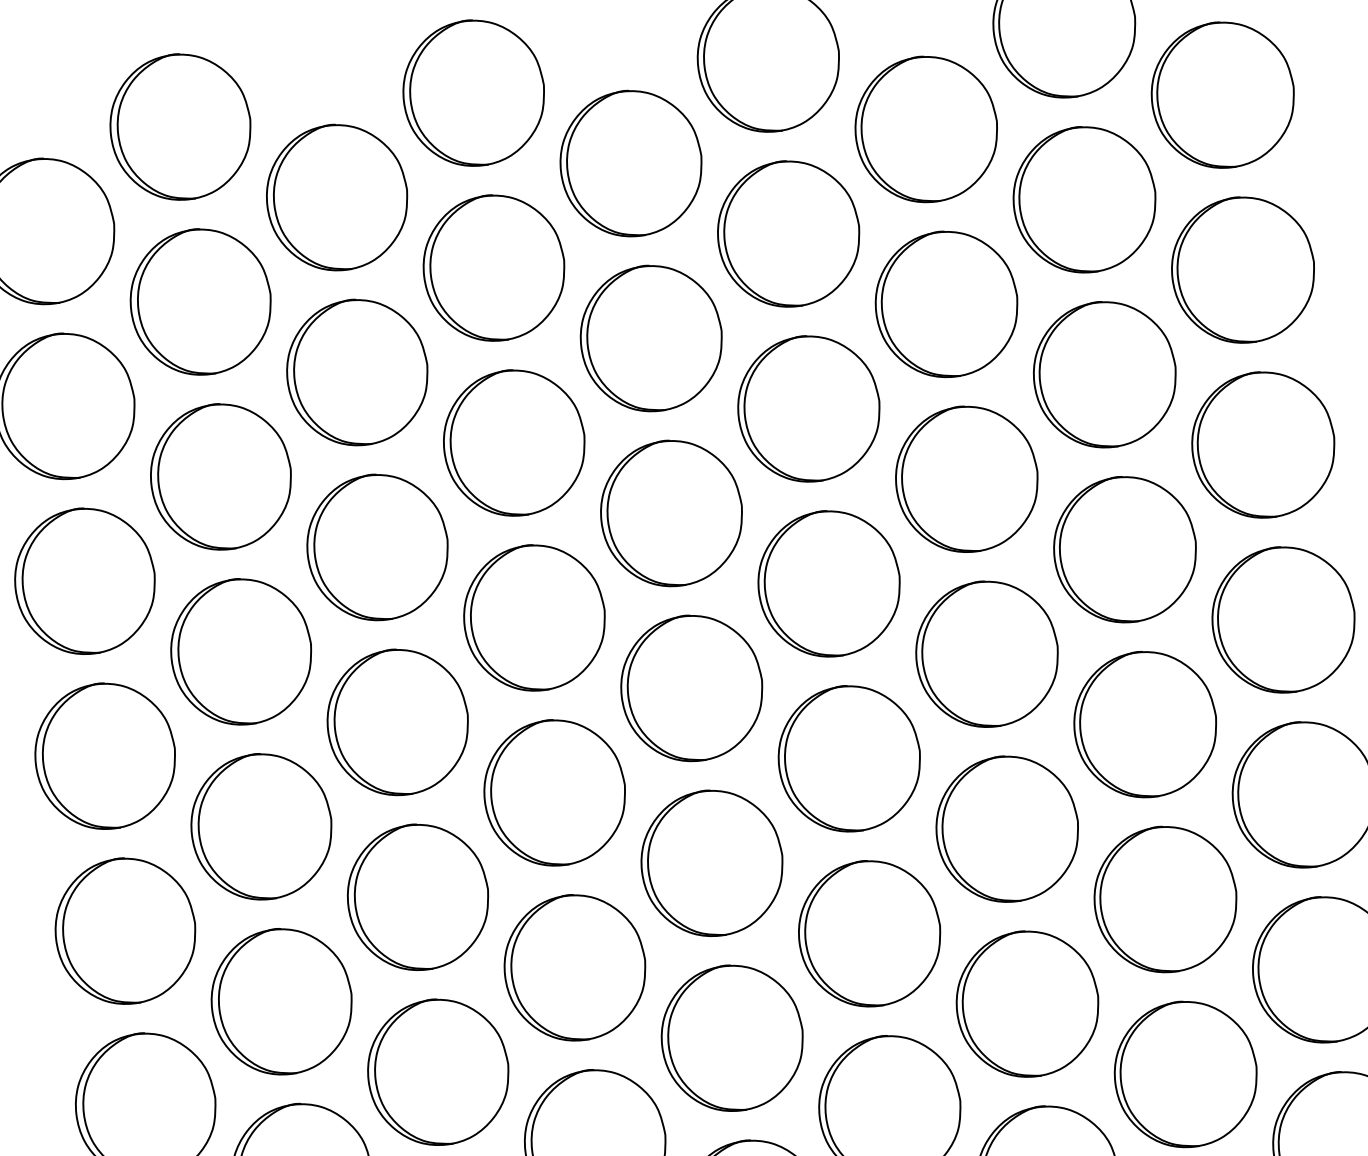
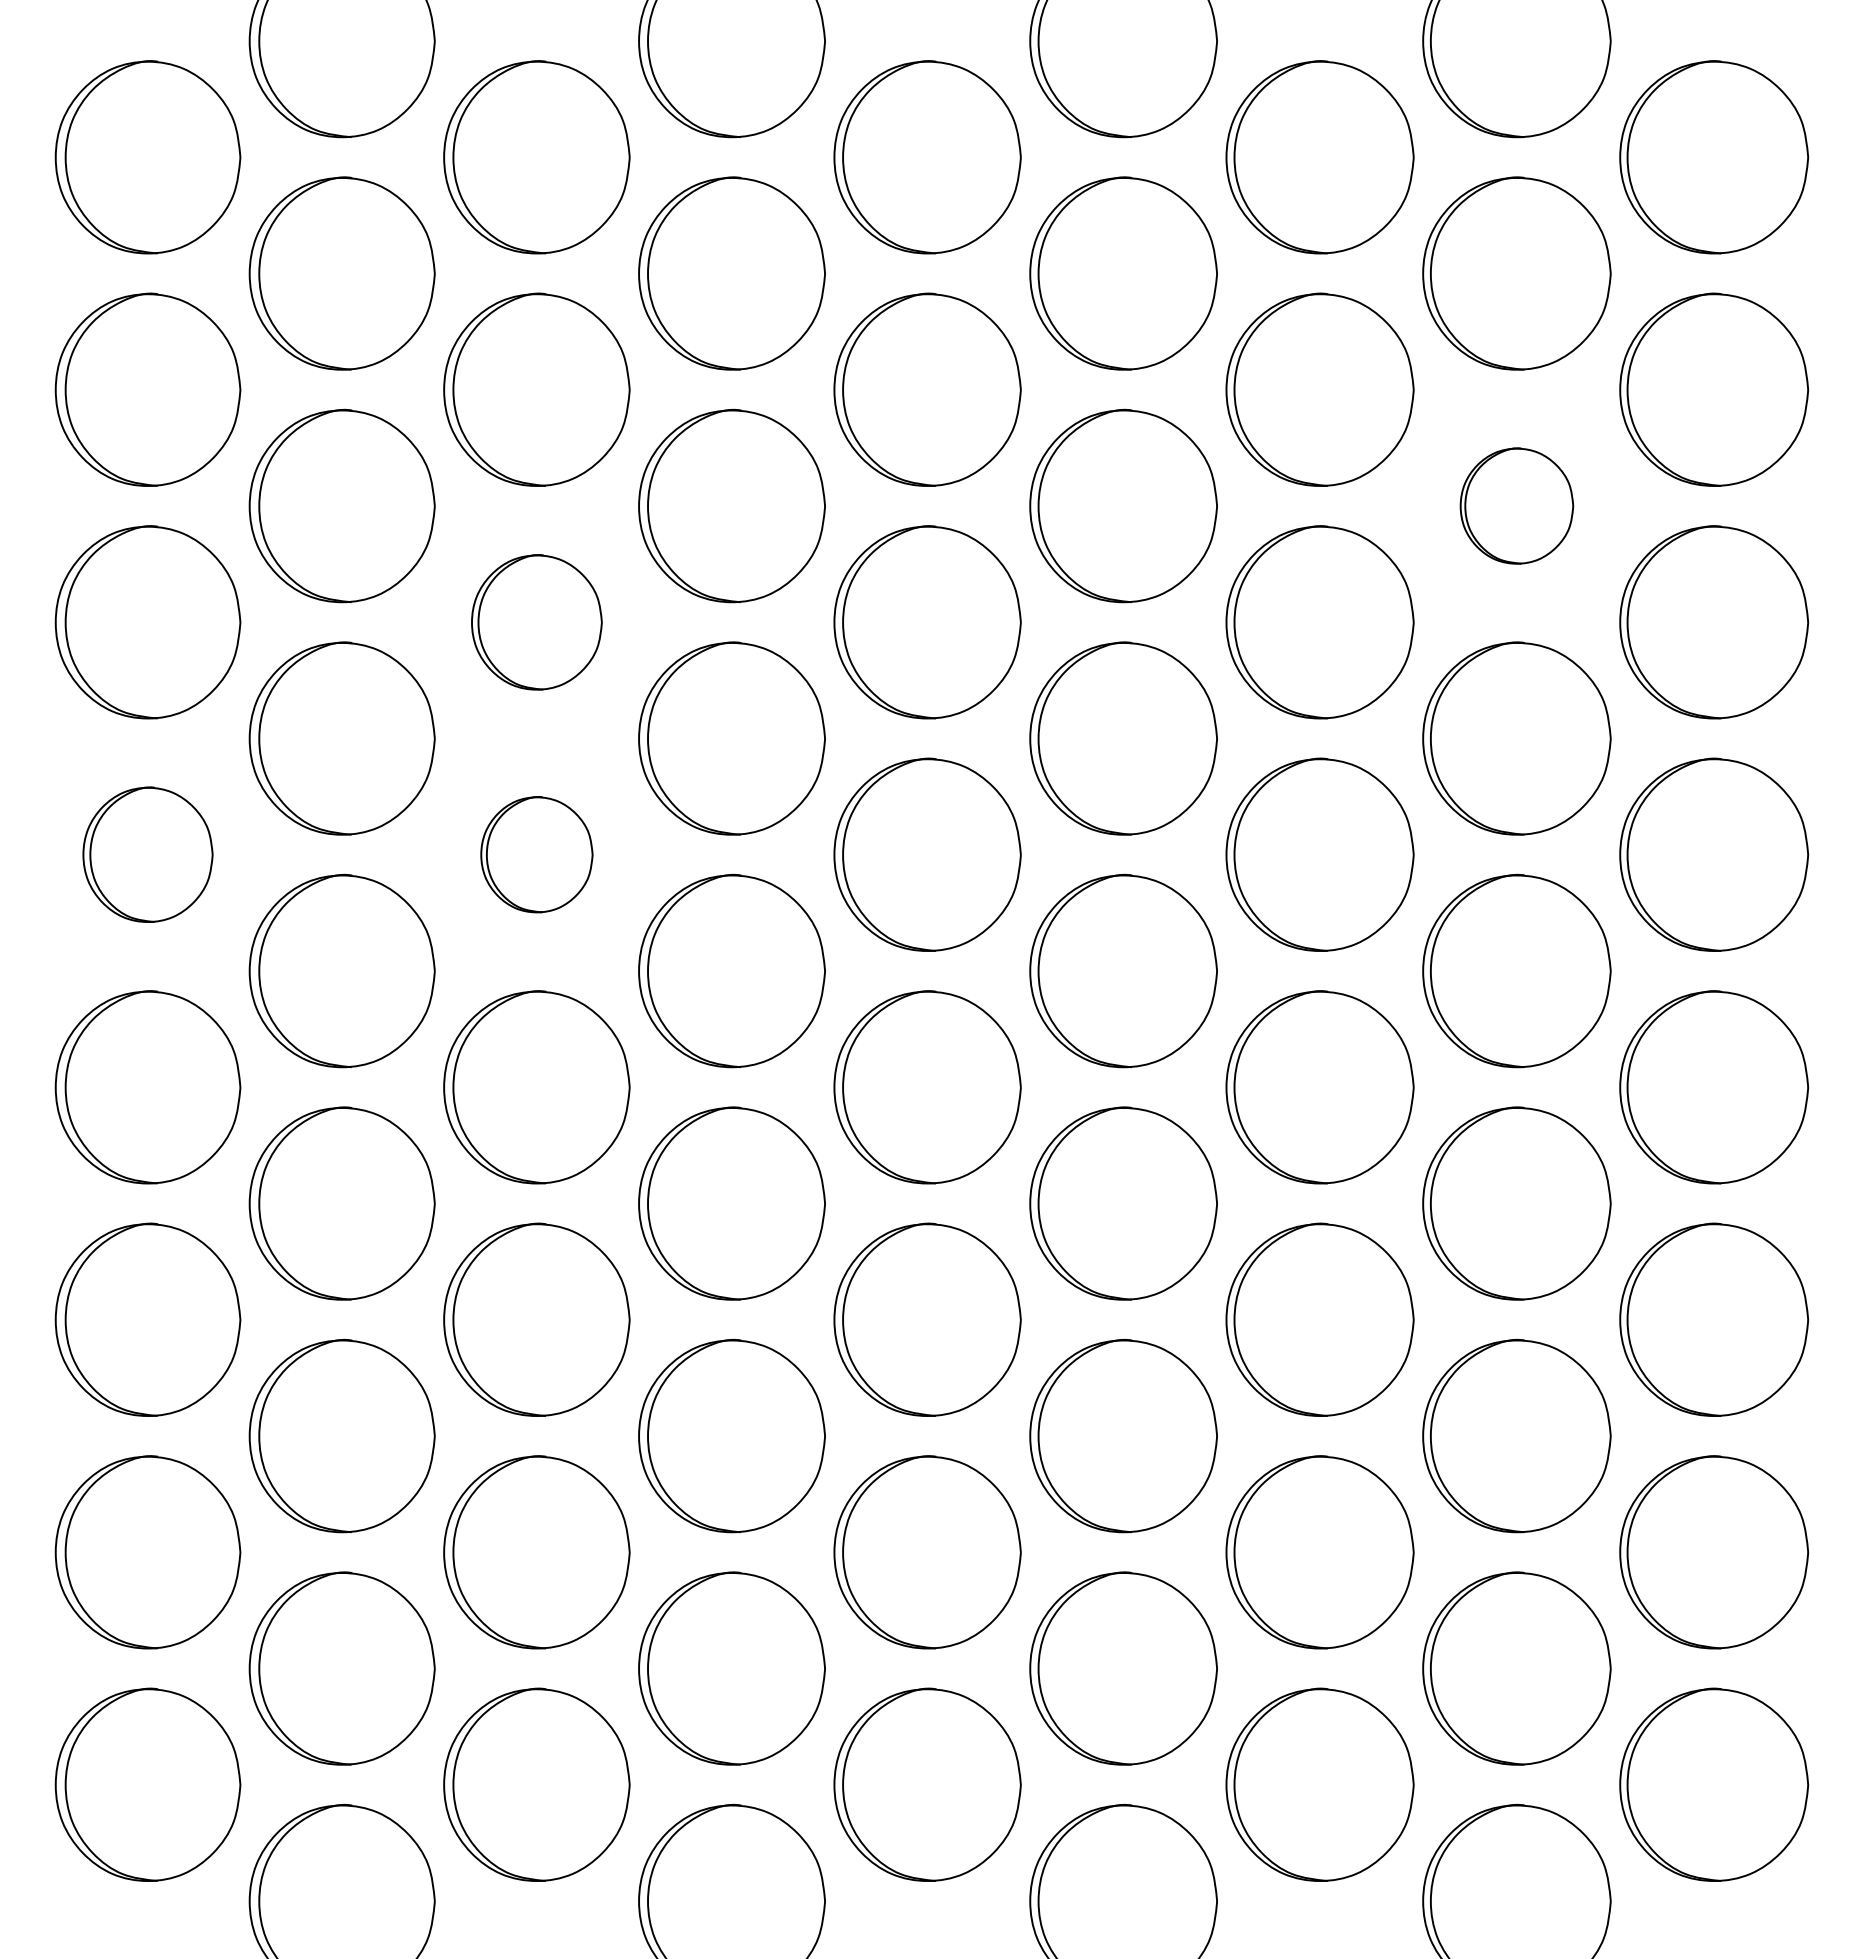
part: (1104, 374) -> (1516, 505), size x0.6
part: (377, 547) -> (536, 622), size x0.7
part: (397, 722) -> (536, 854), size x0.6
part: (104, 756) -> (147, 854), size x0.7

